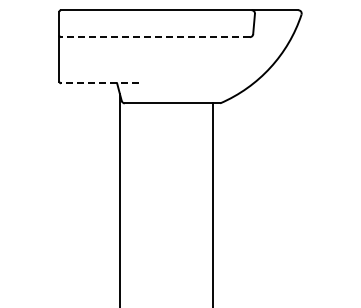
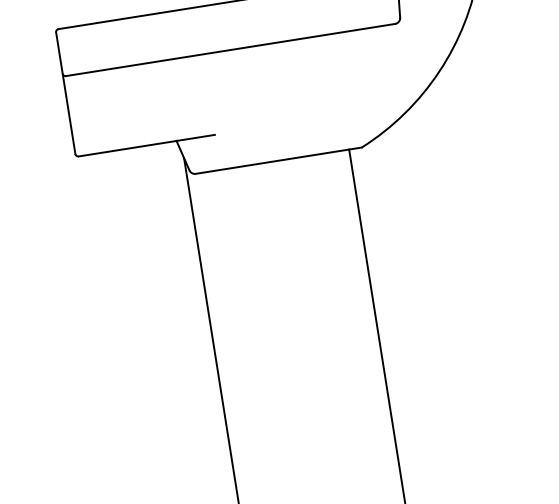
line: (154, 37) -> (229, 50), dashed -> solid
line: (99, 83) -> (145, 146), dashed -> solid

